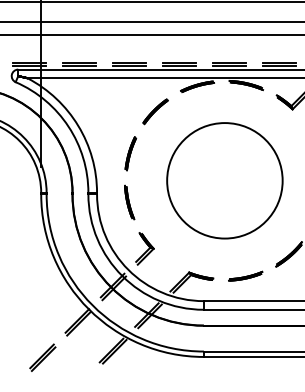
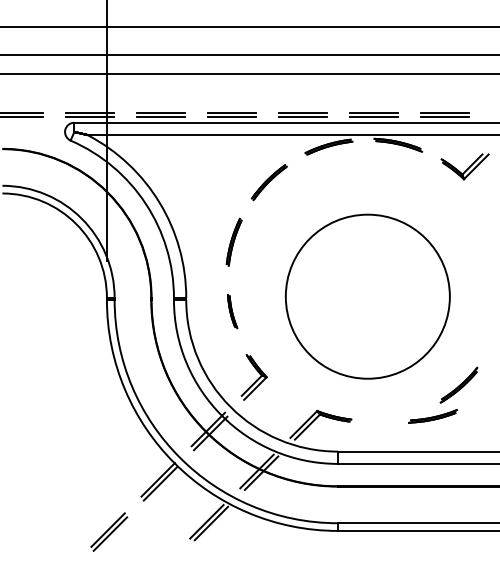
circle: (224, 180) -> (367, 296), moved
part: (129, 202) -> (232, 311), size x0.7
part: (245, 276) -> (432, 416), moved

